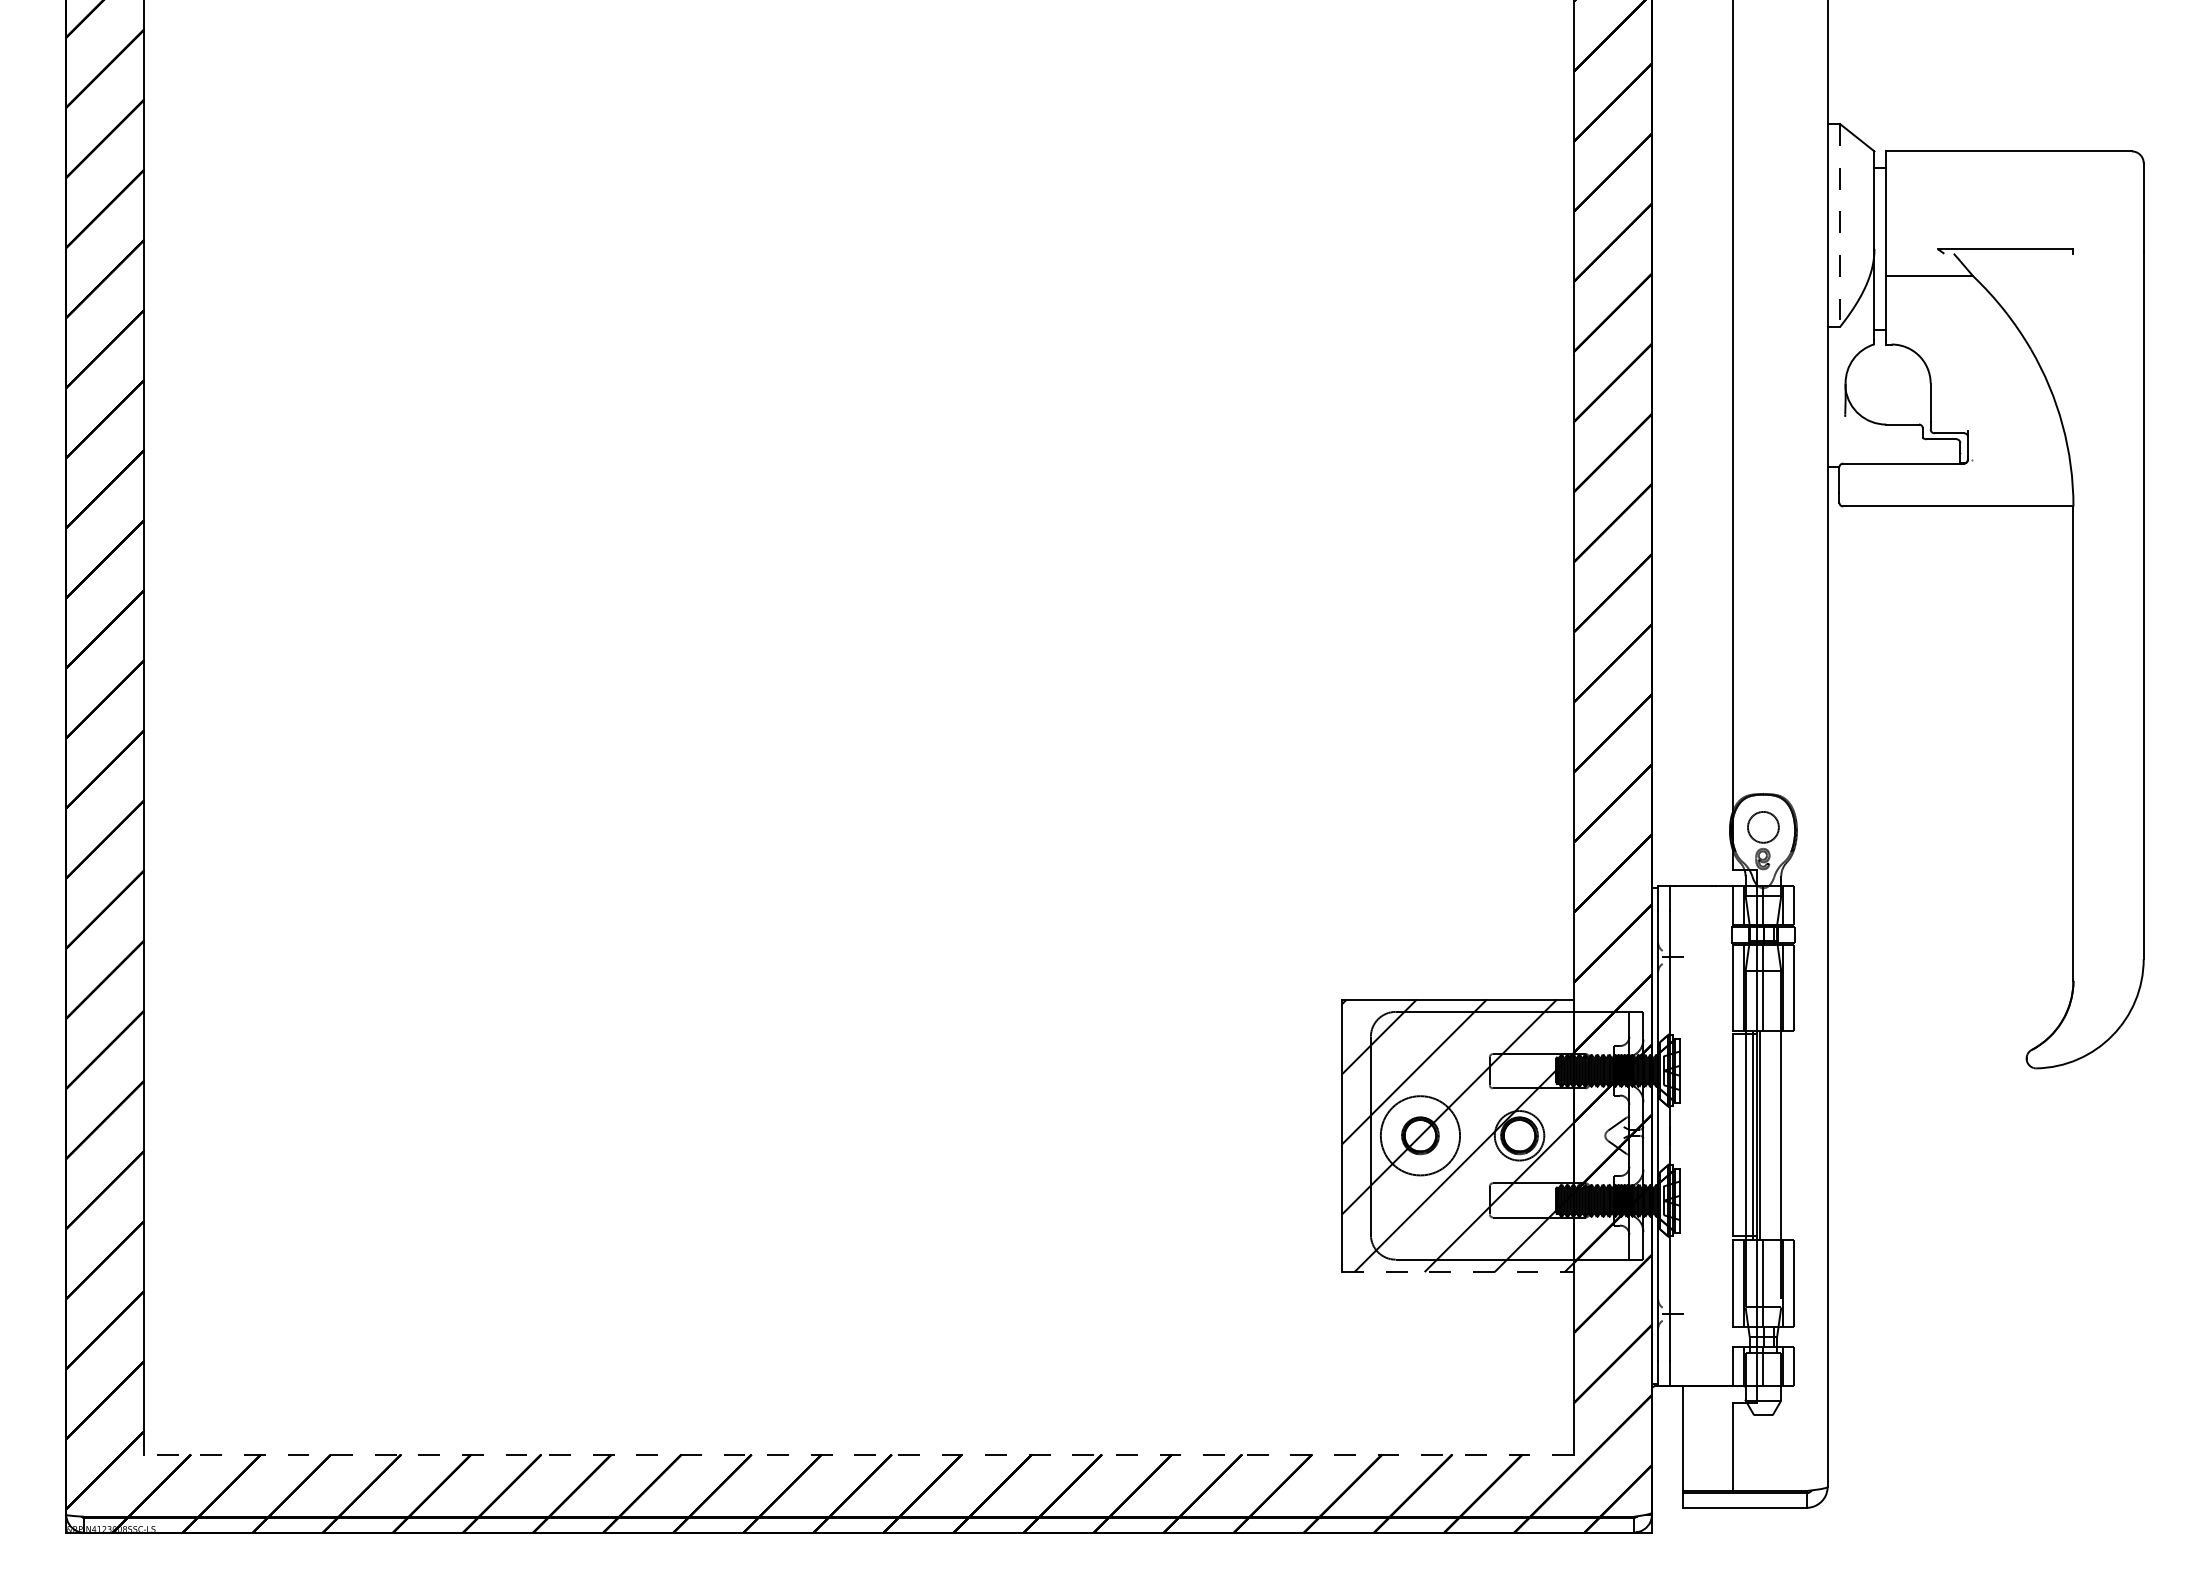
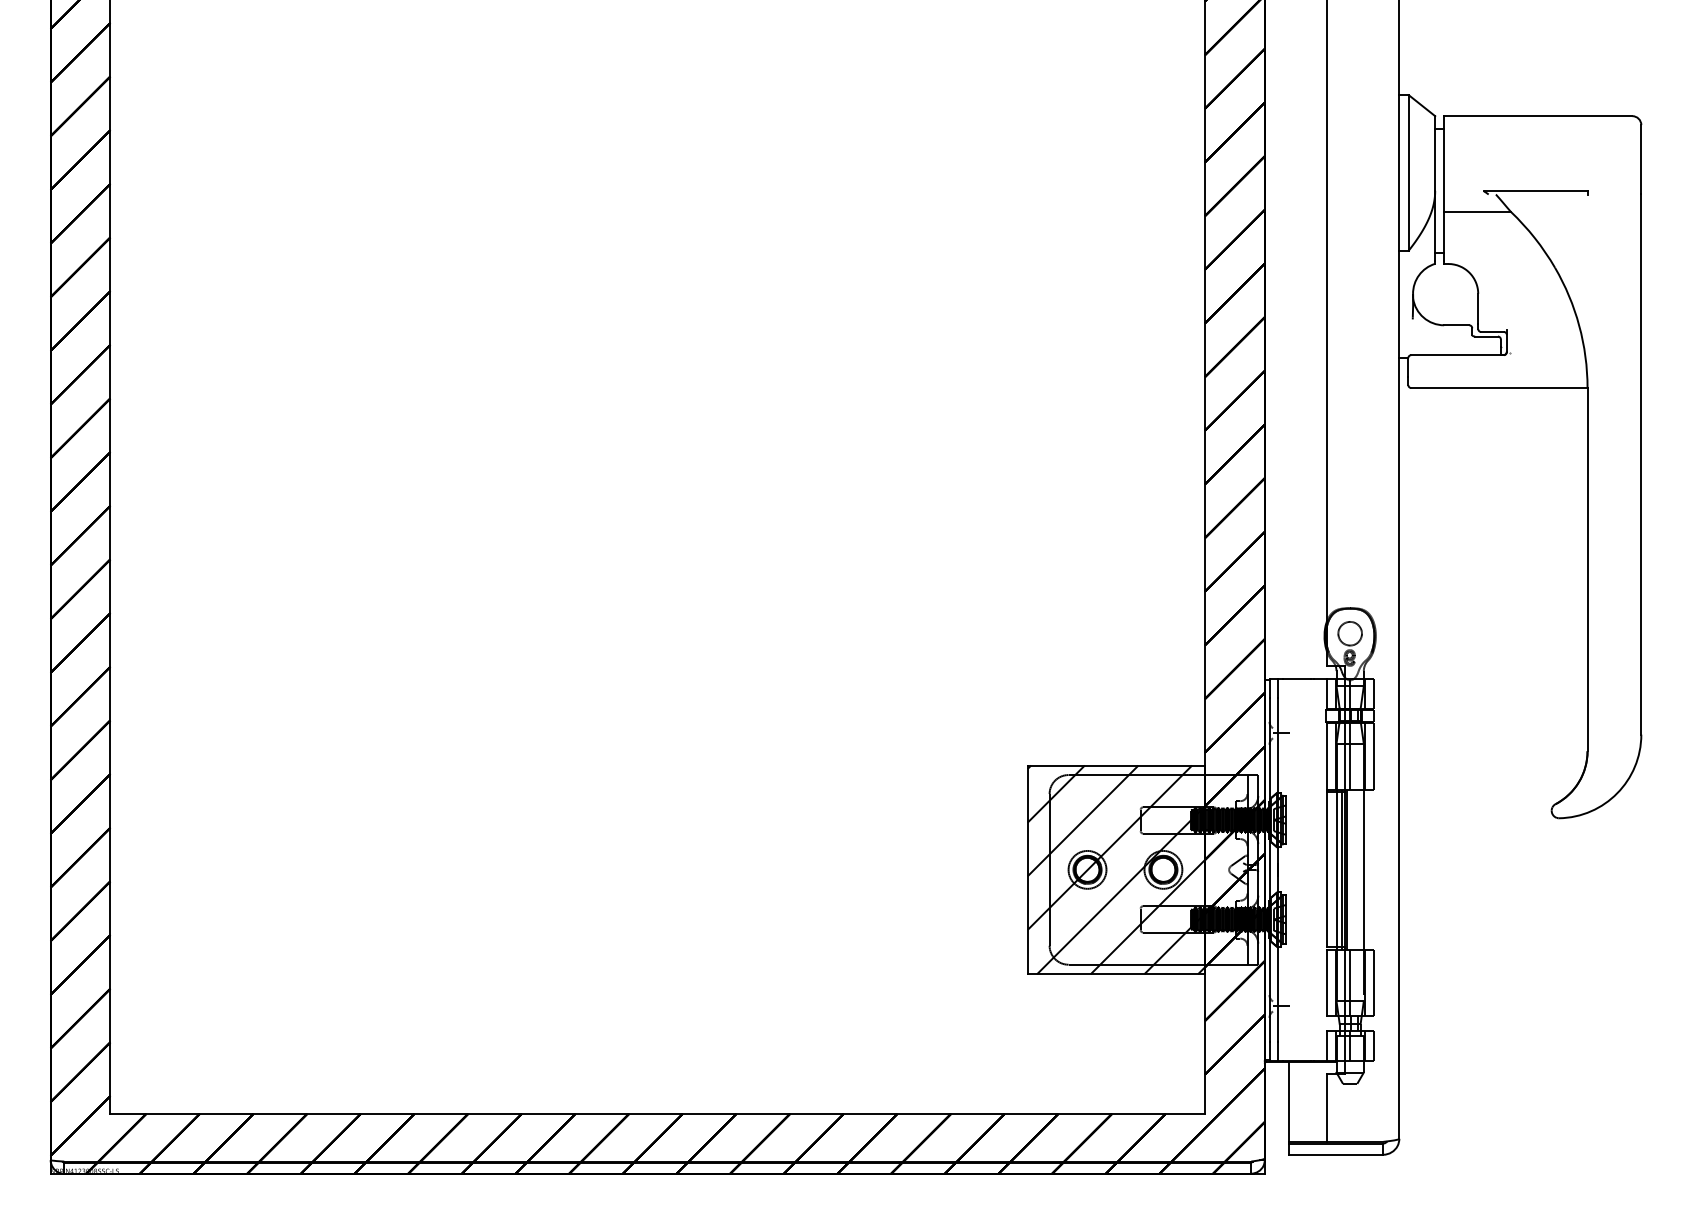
line: (1840, 226) -> (1409, 173), dashed -> solid
circle: (1420, 1135) -> (1087, 869), size x0.62
line: (1458, 1272) -> (1116, 974), dashed -> solid
line: (859, 1454) -> (658, 1113), dashed -> solid

